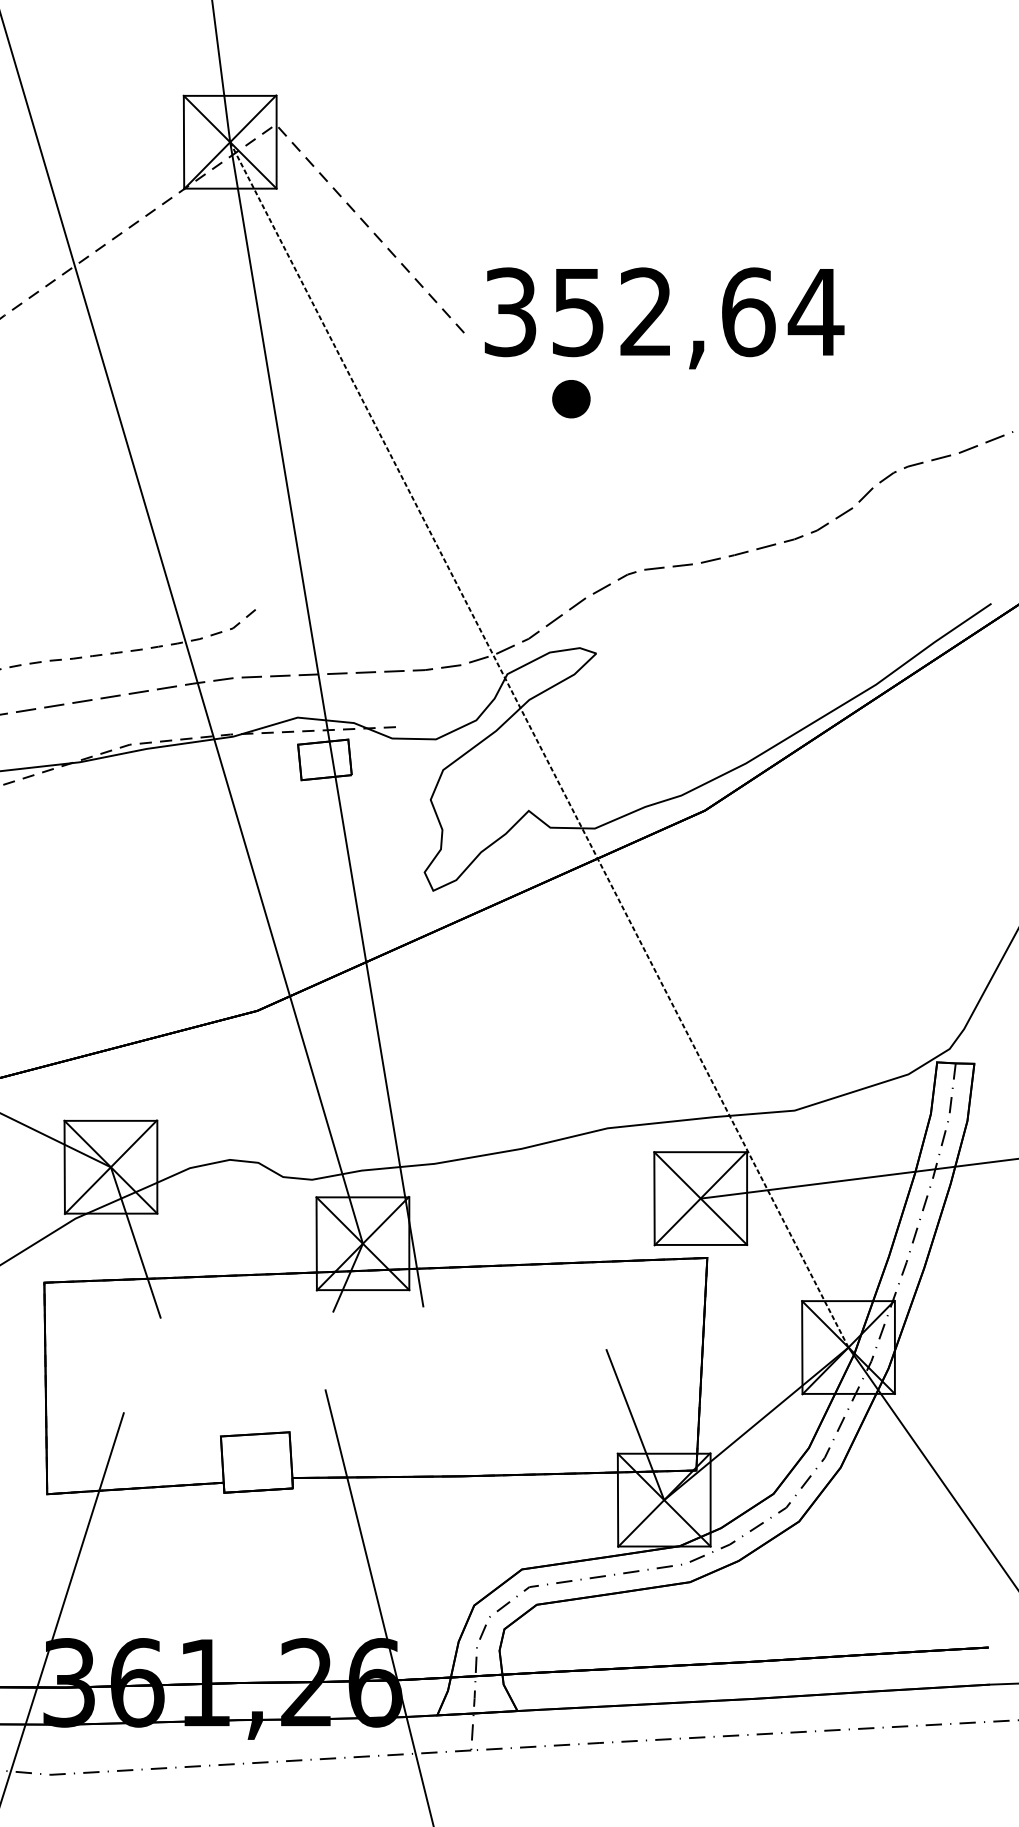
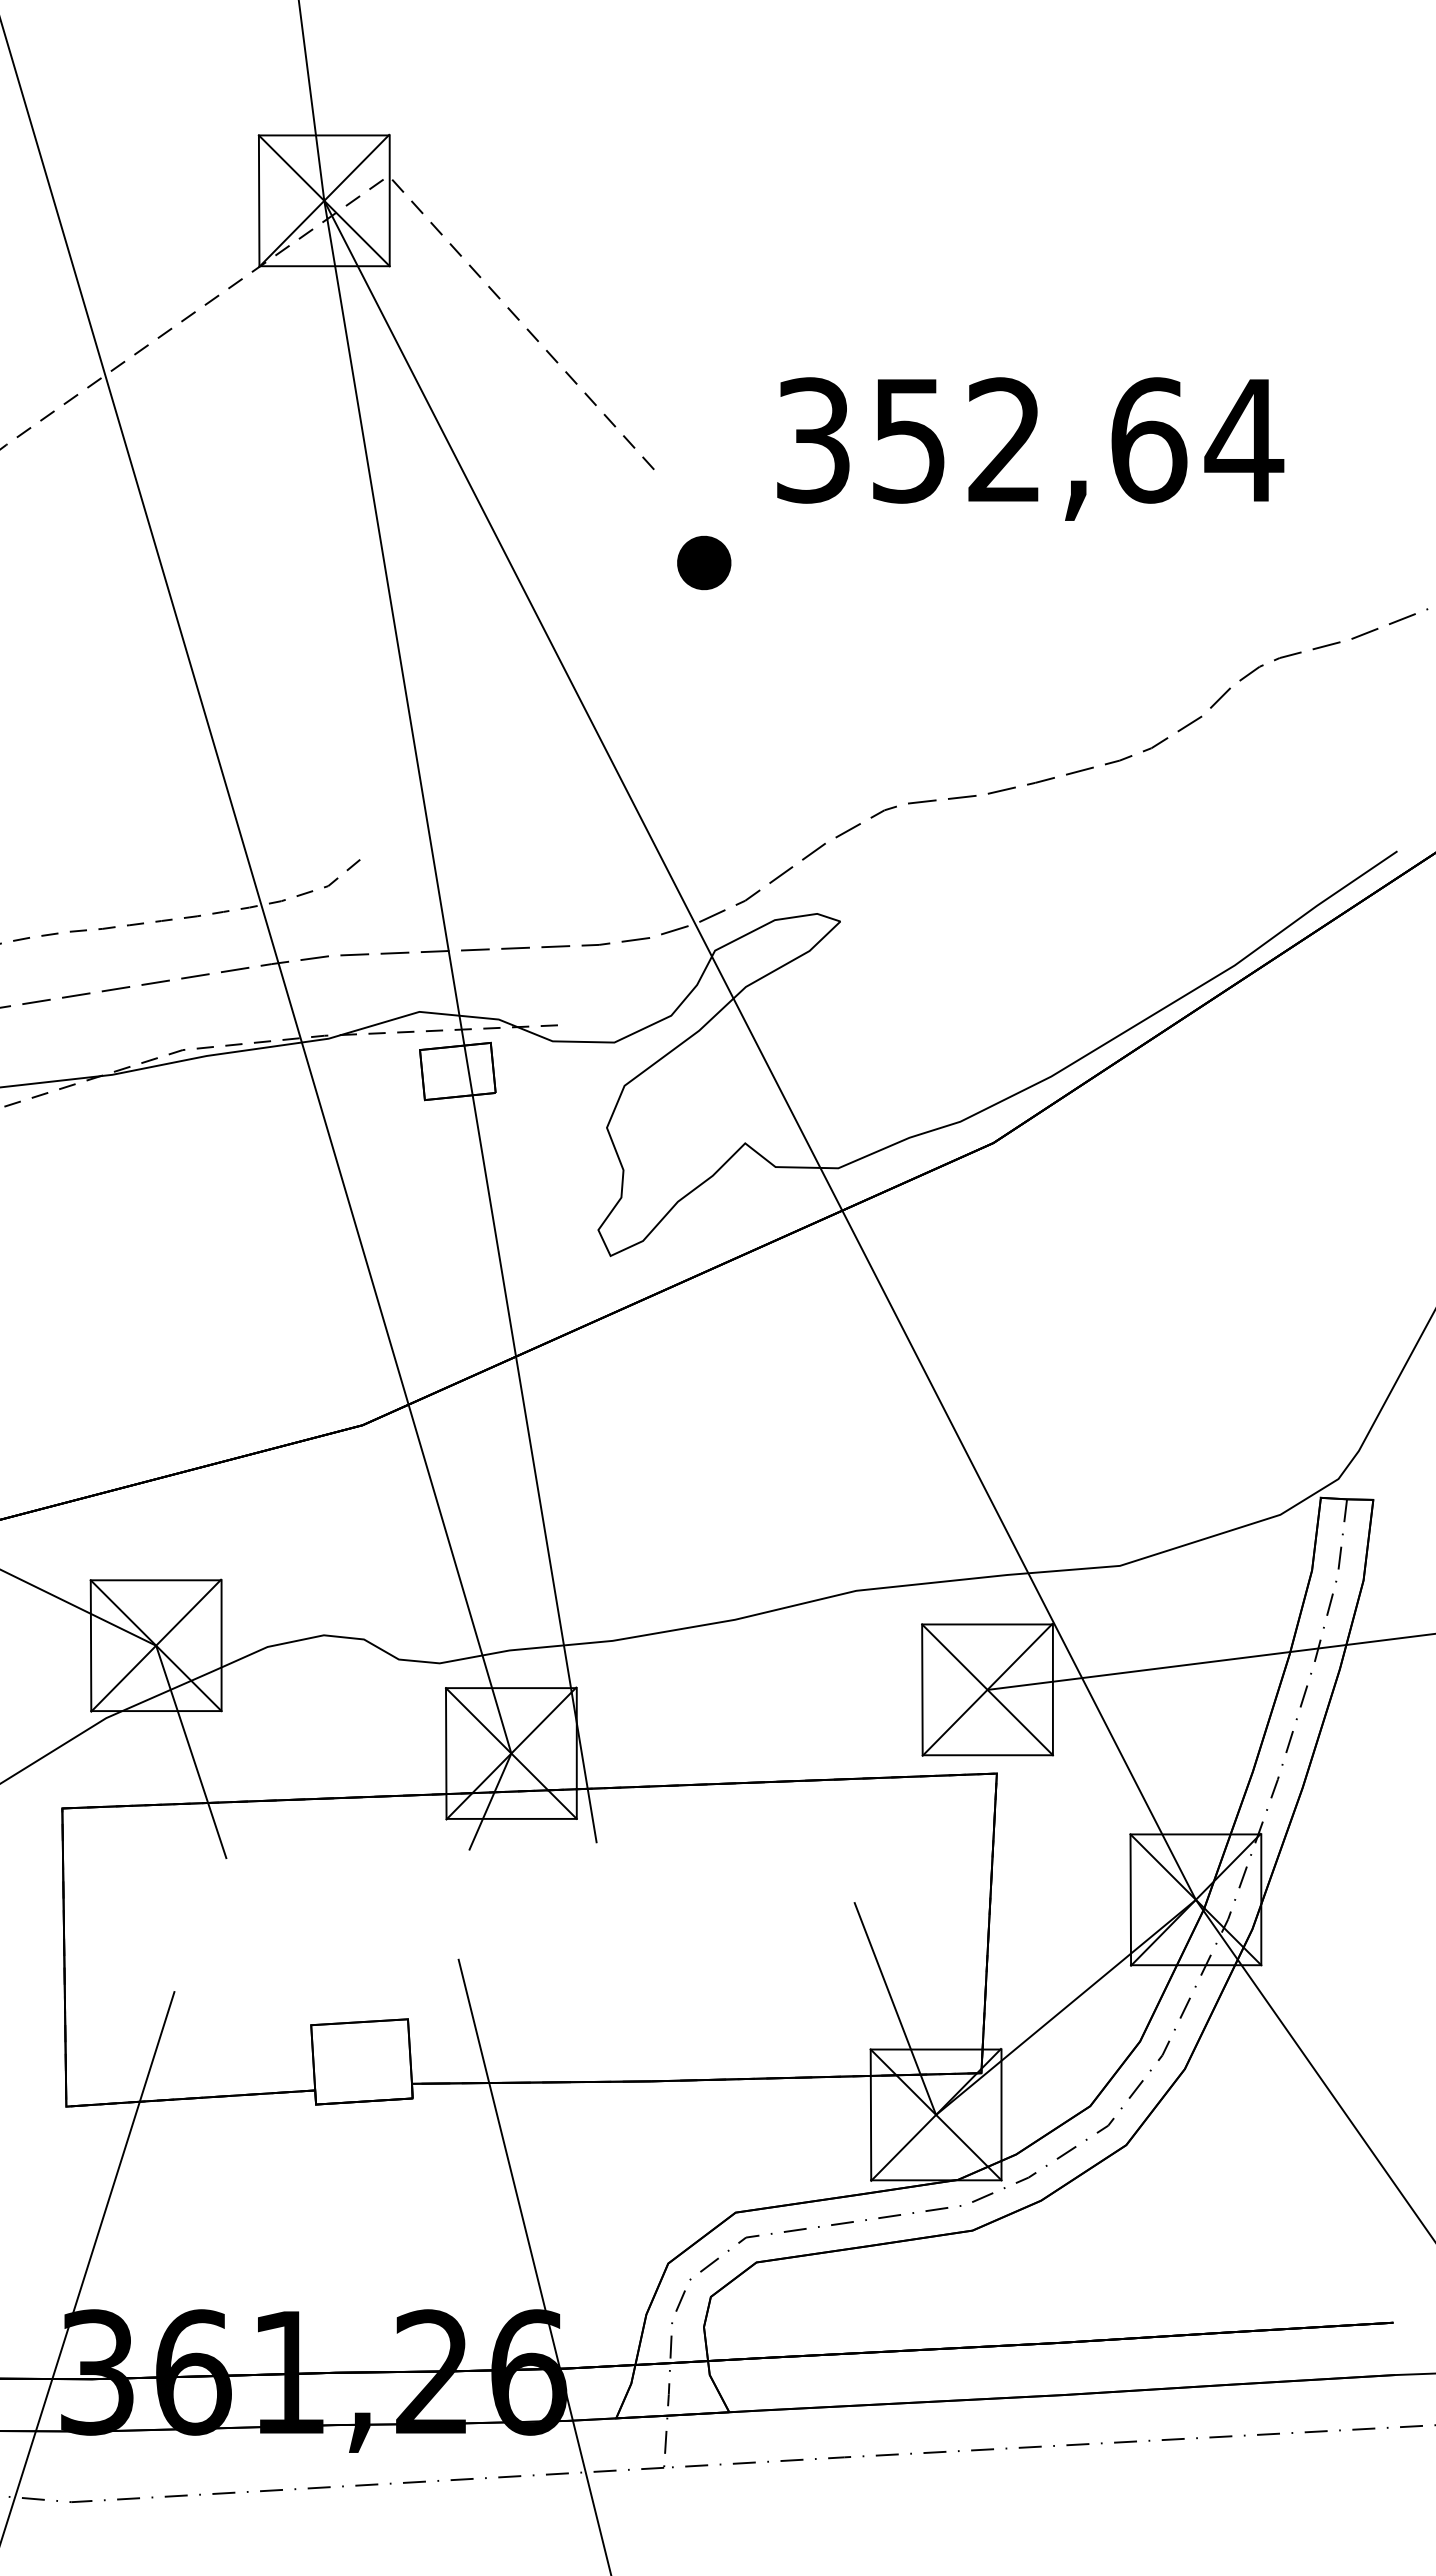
text: (664, 317) -> (1030, 448), moved
part: (571, 398) -> (704, 562), moved
line: (539, 745) -> (760, 1050), dashed -> solid

